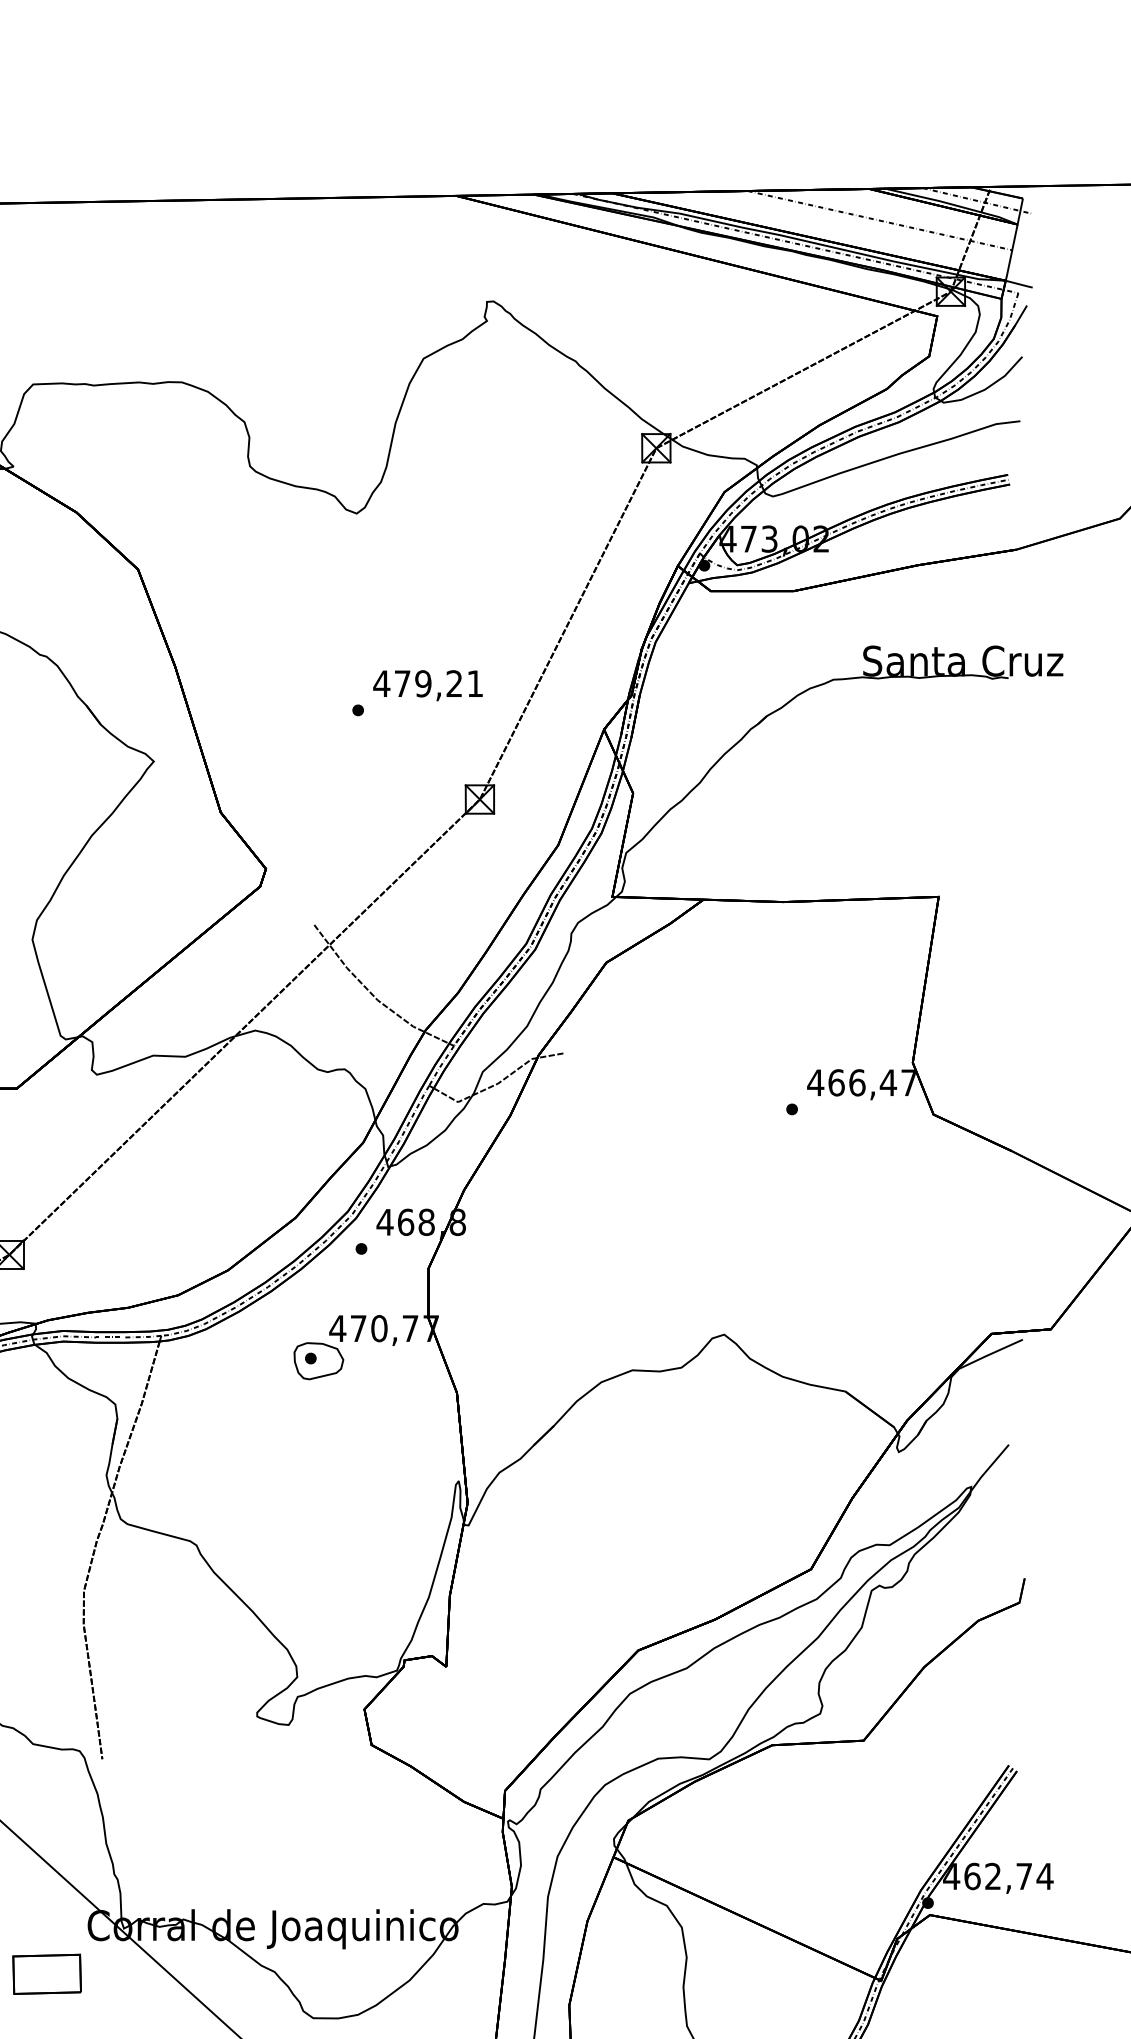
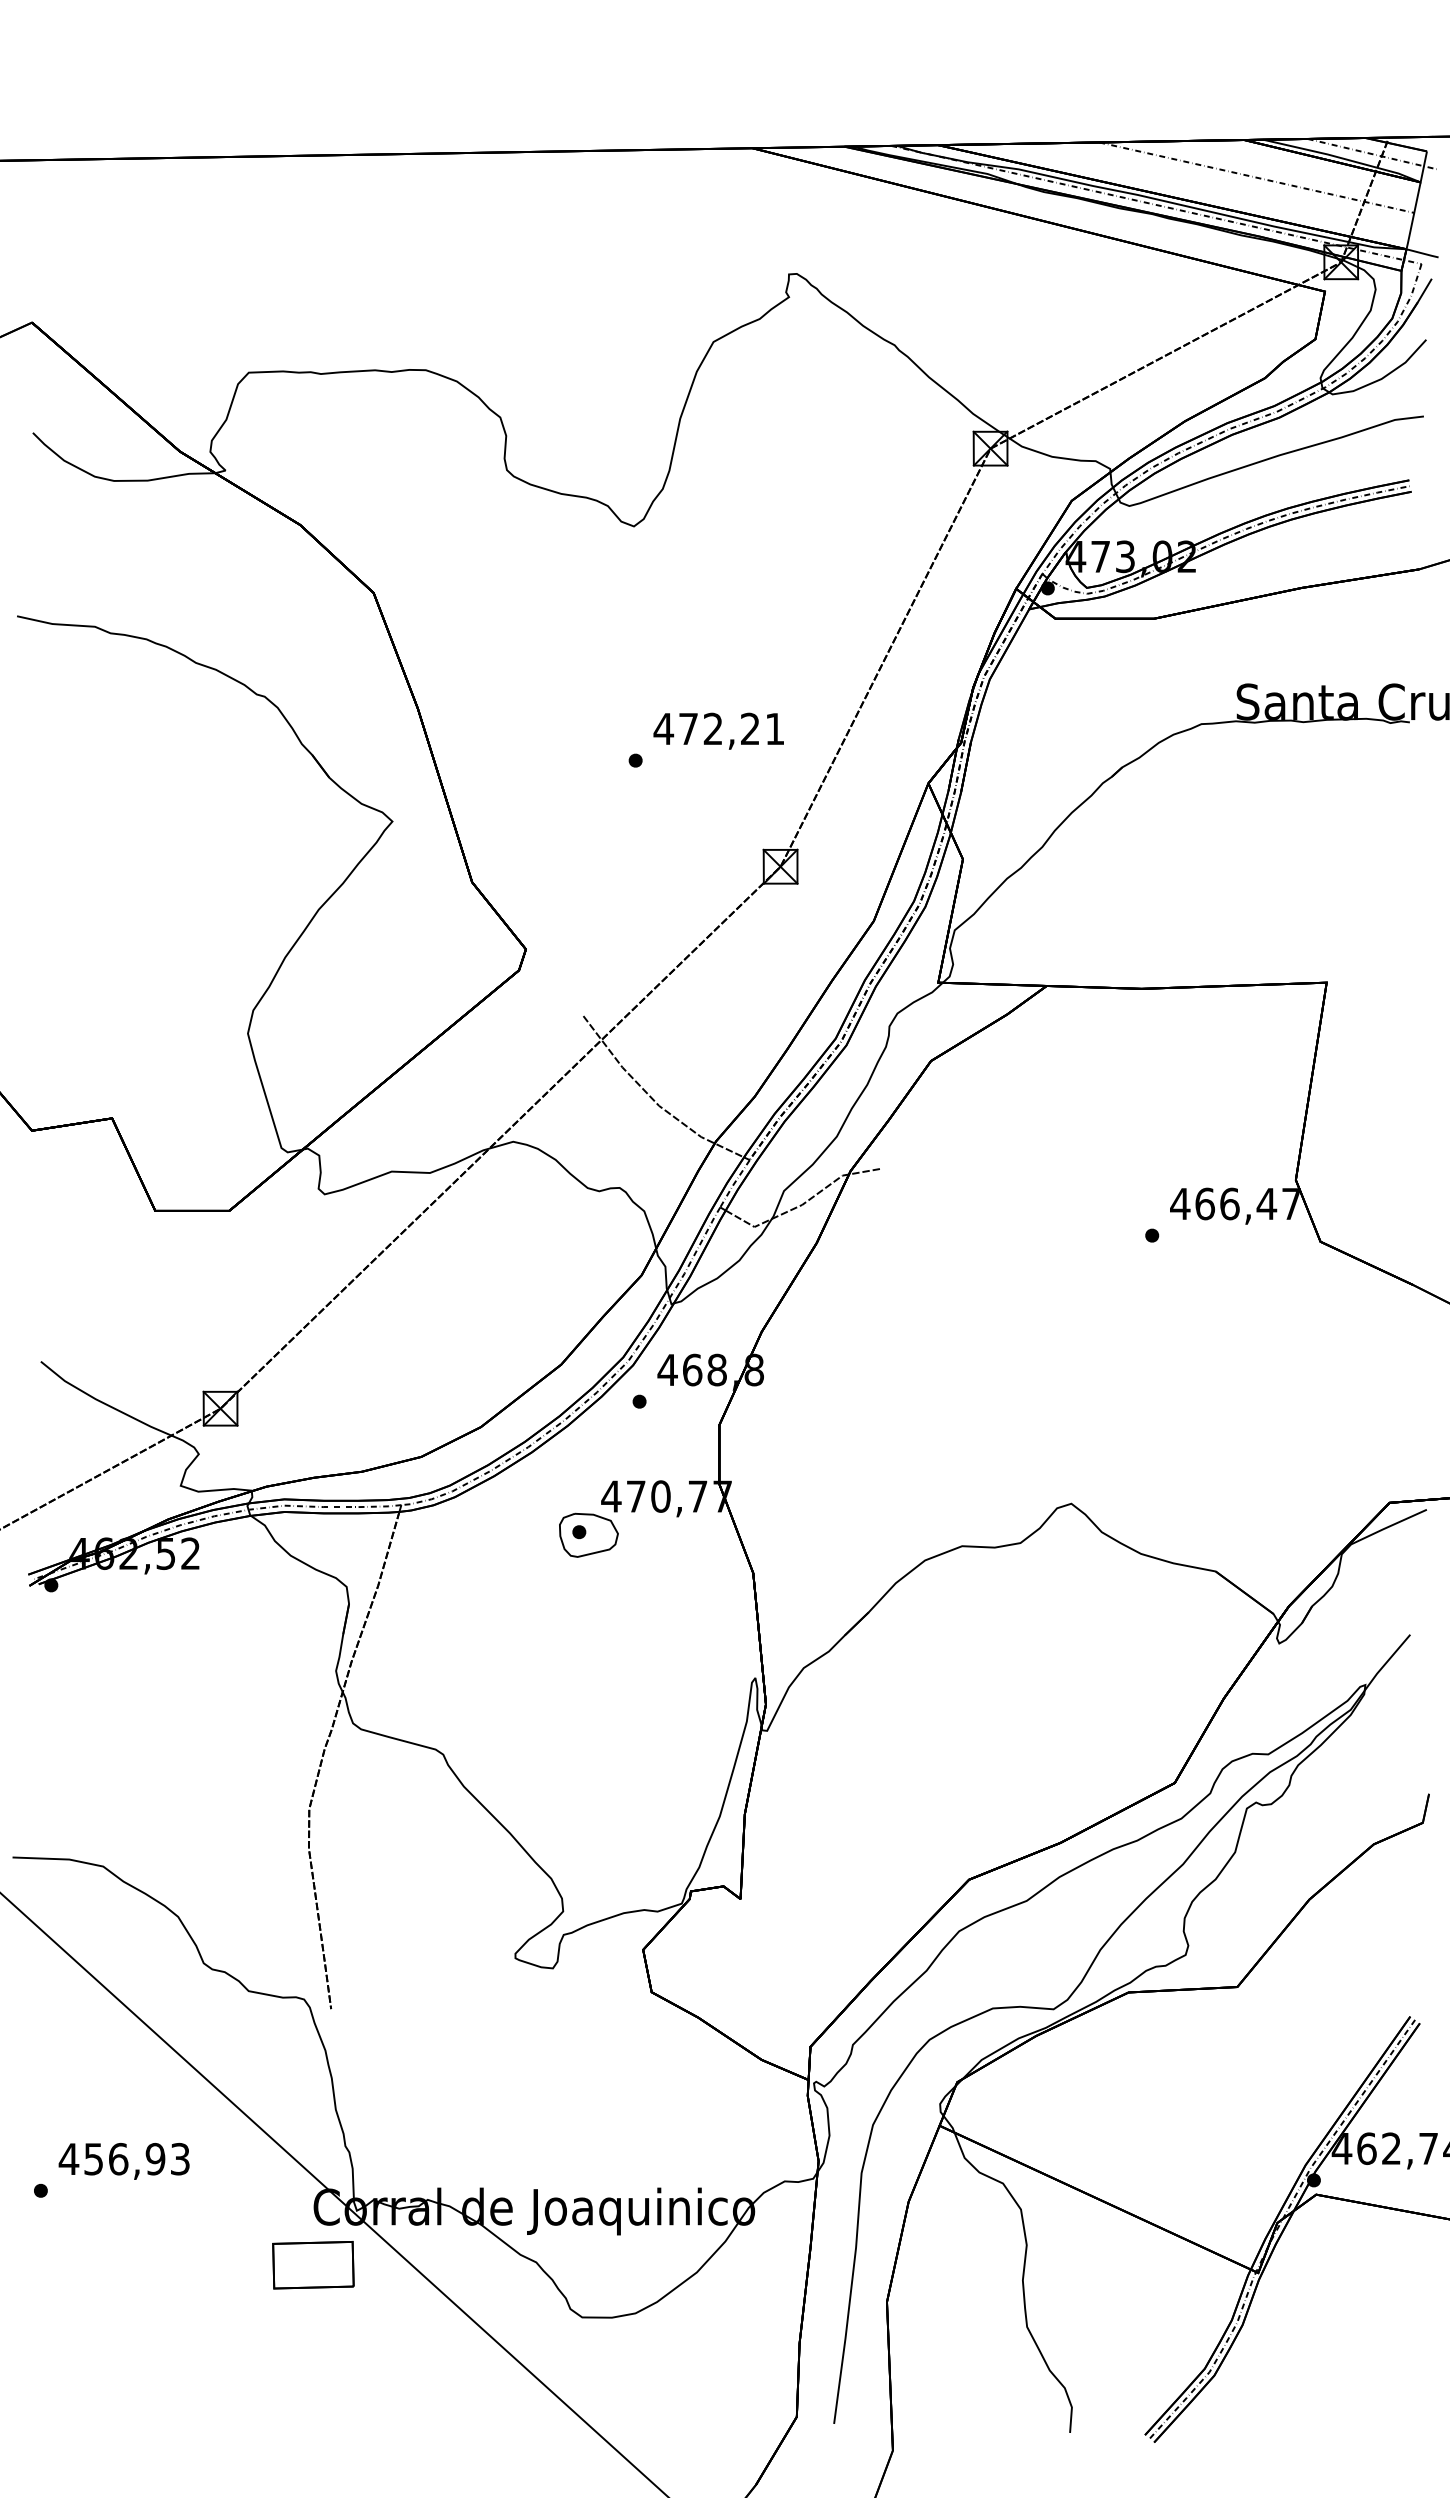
text: (422, 683) -> (712, 728), 479,21 -> 472,21
part: (47, 1974) -> (313, 2265), moved

